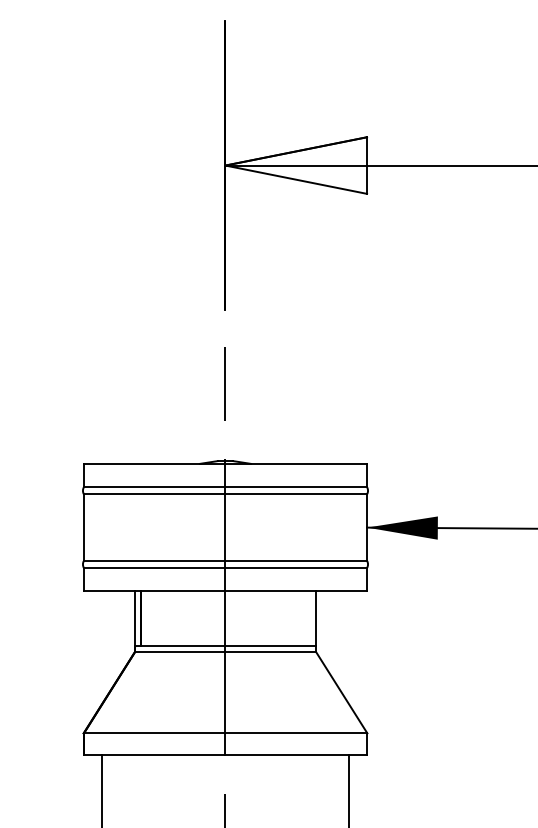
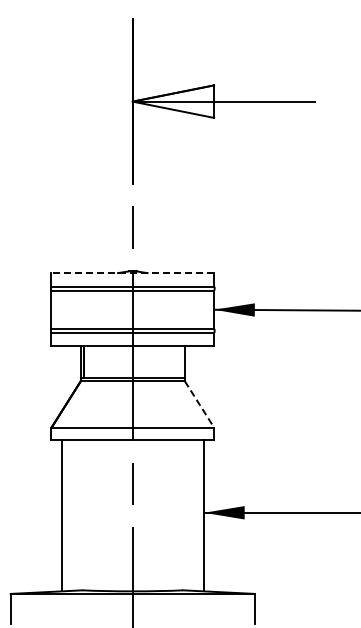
line: (224, 464) -> (132, 273), solid -> dashed
line: (341, 692) -> (199, 404), solid -> dashed

